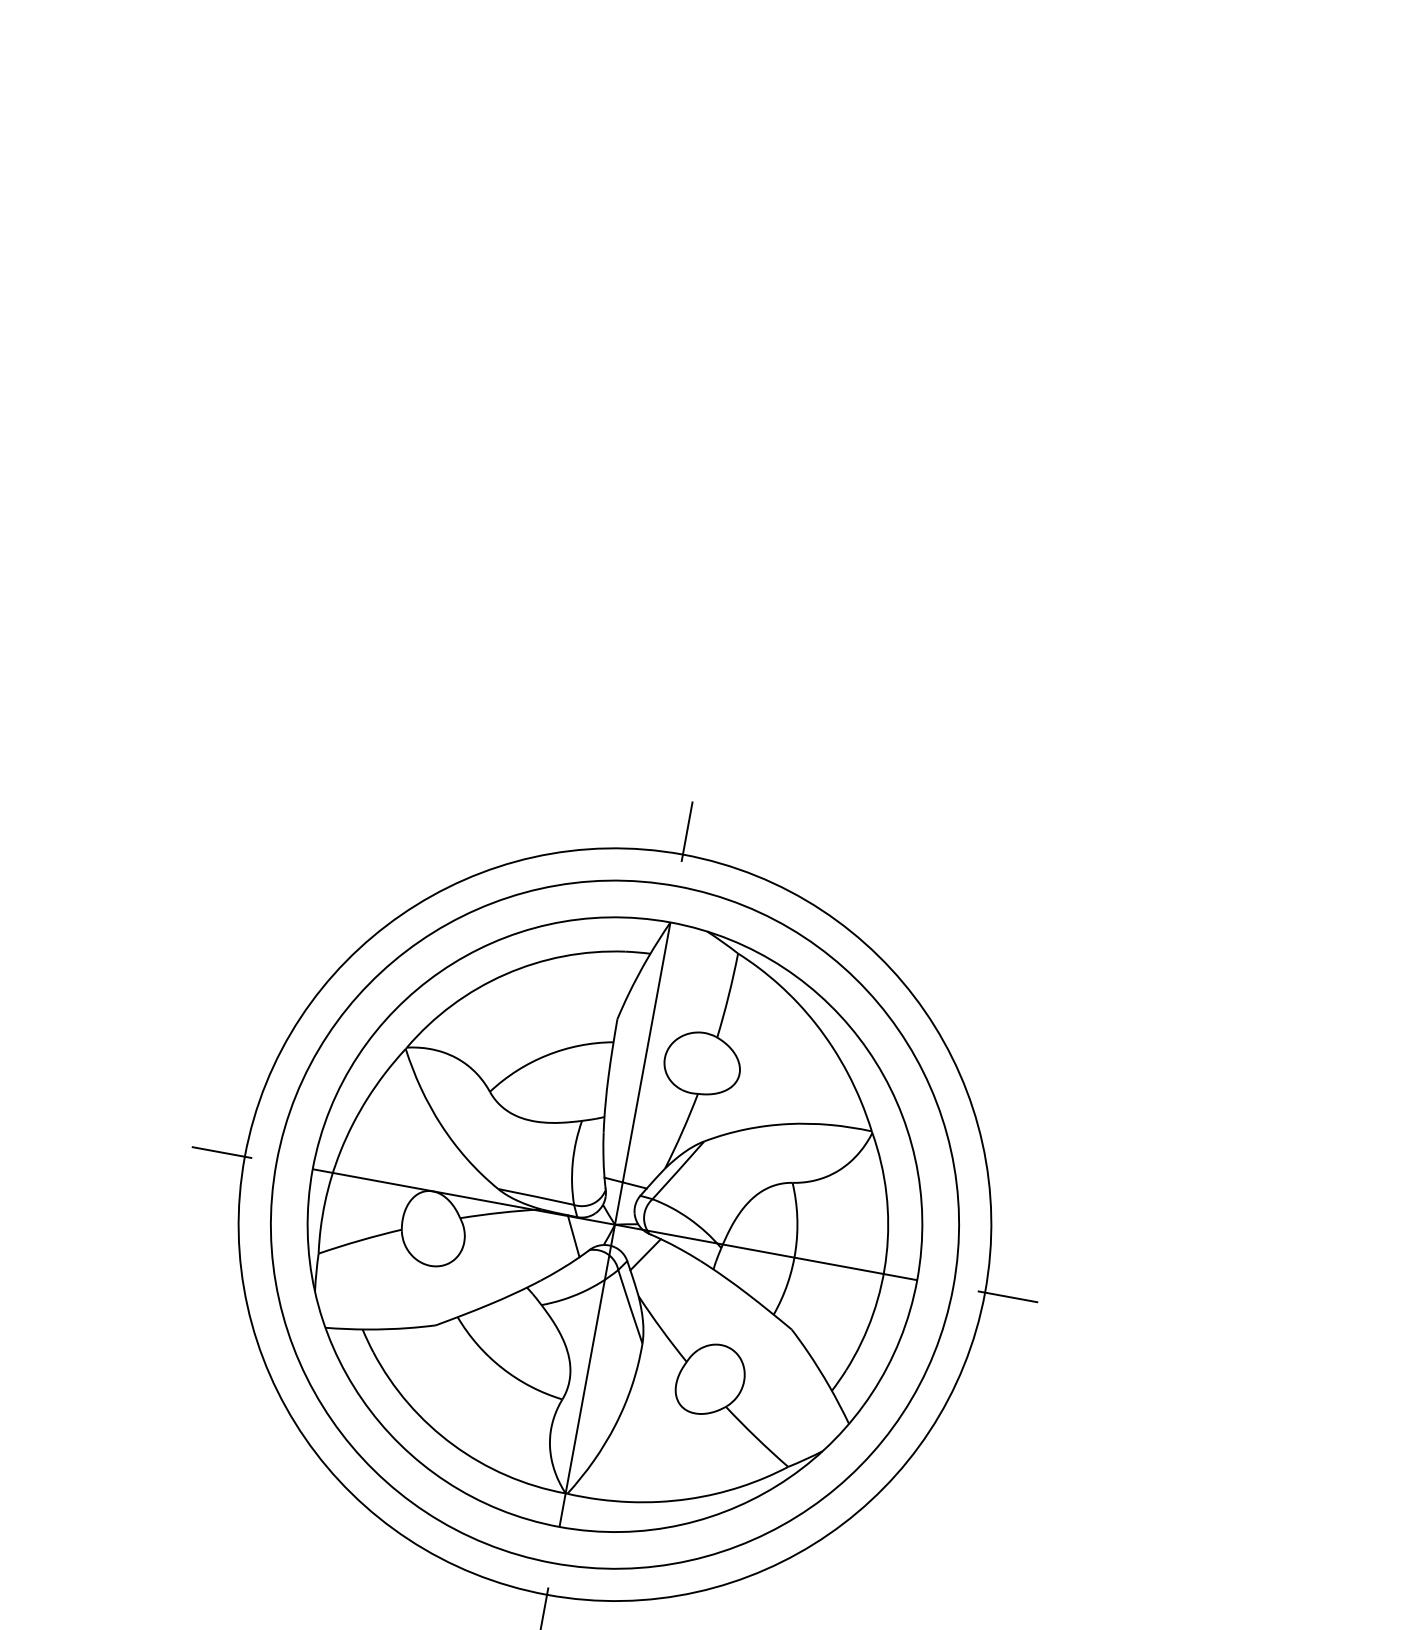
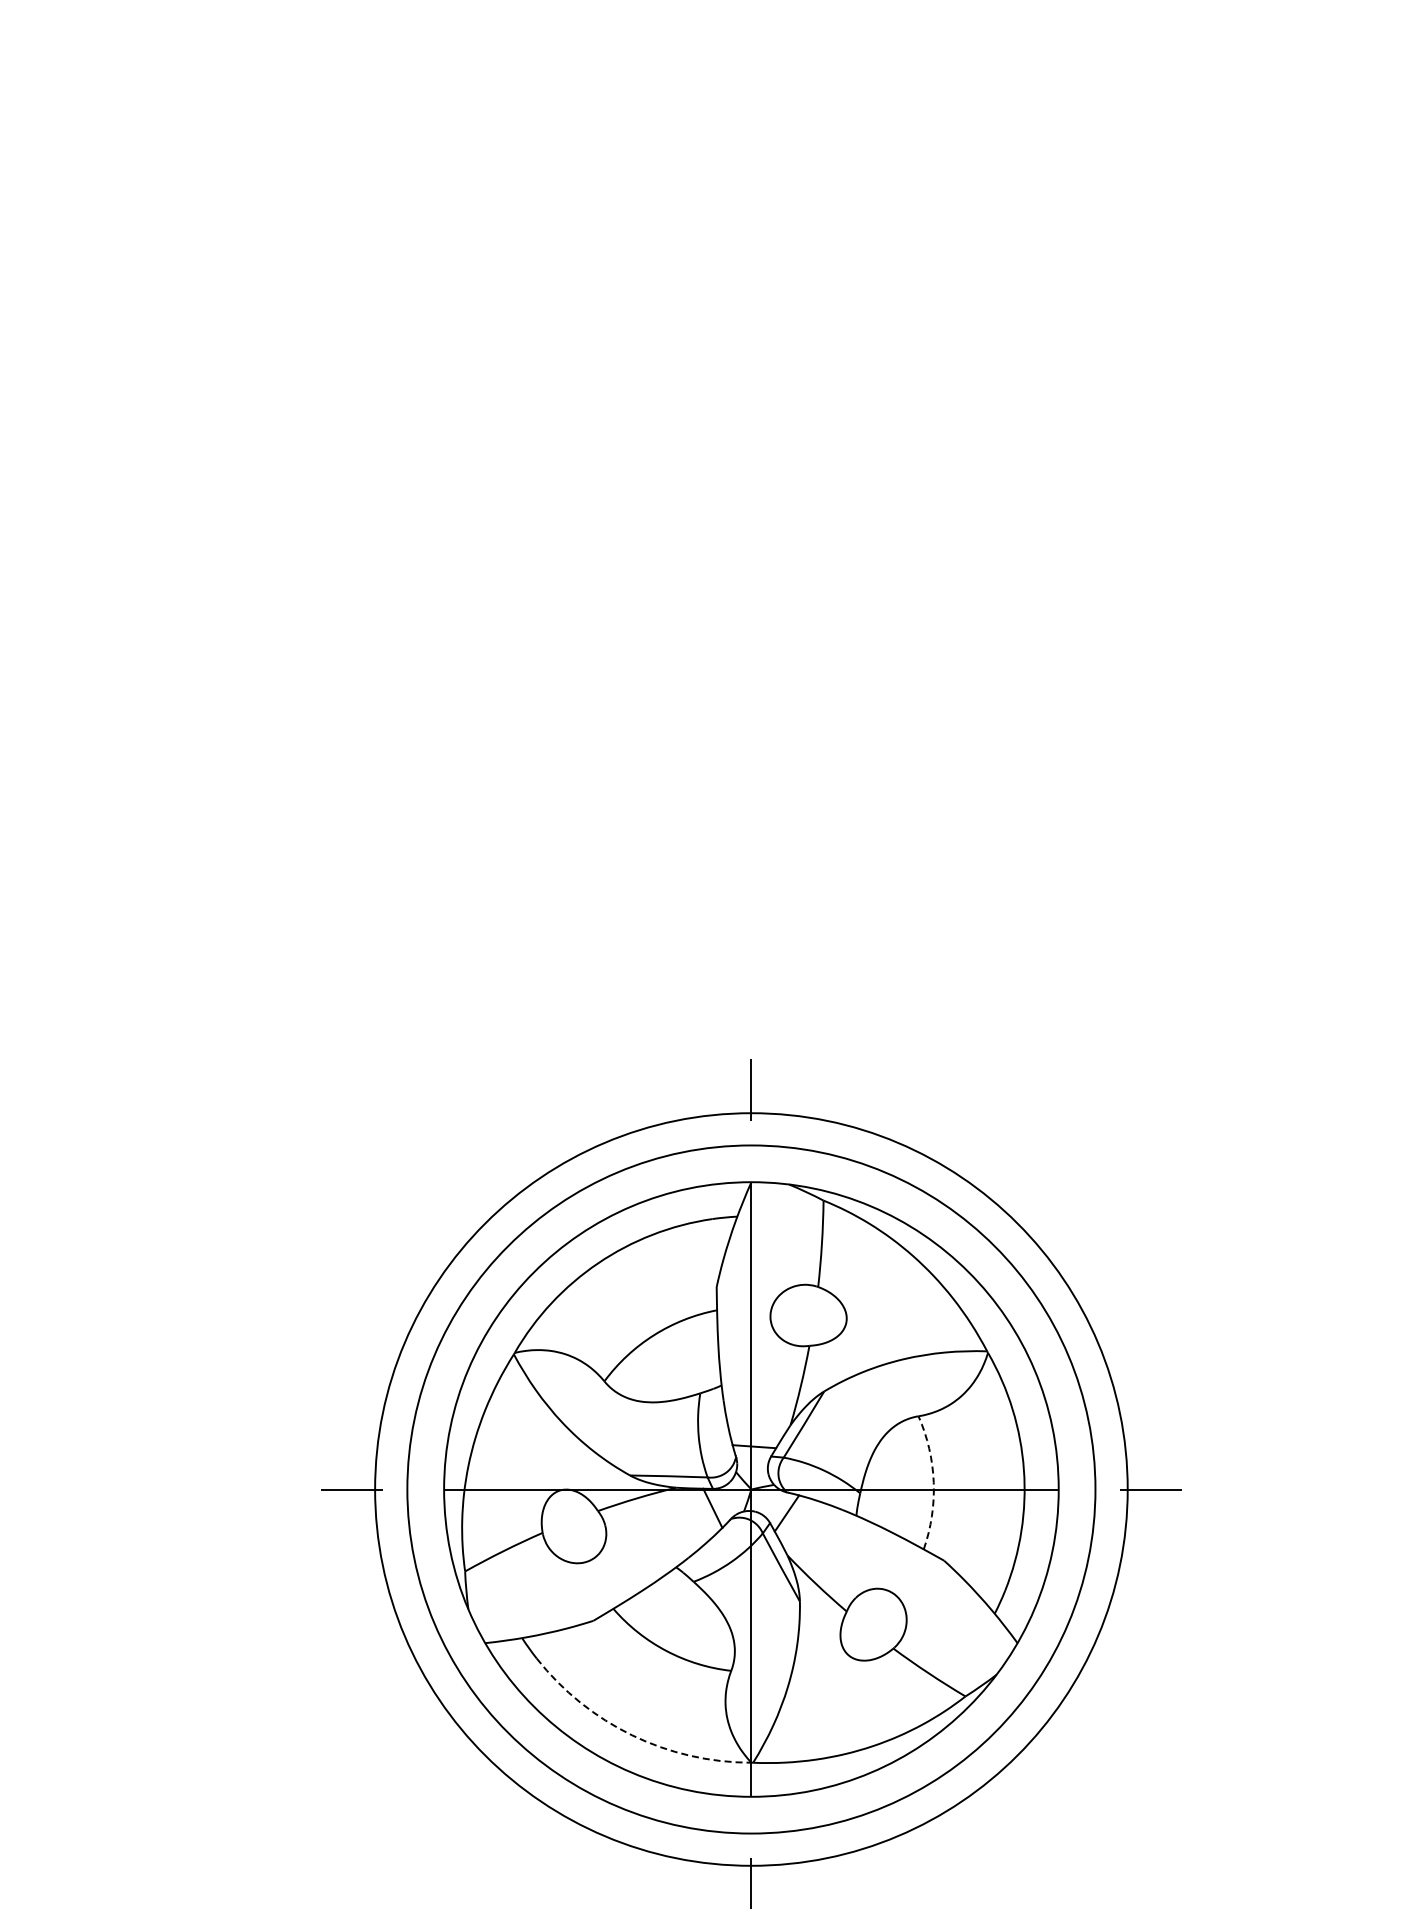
arc: (795, 1250) -> (933, 1482), solid -> dashed
arc: (453, 1445) -> (632, 1735), solid -> dashed

